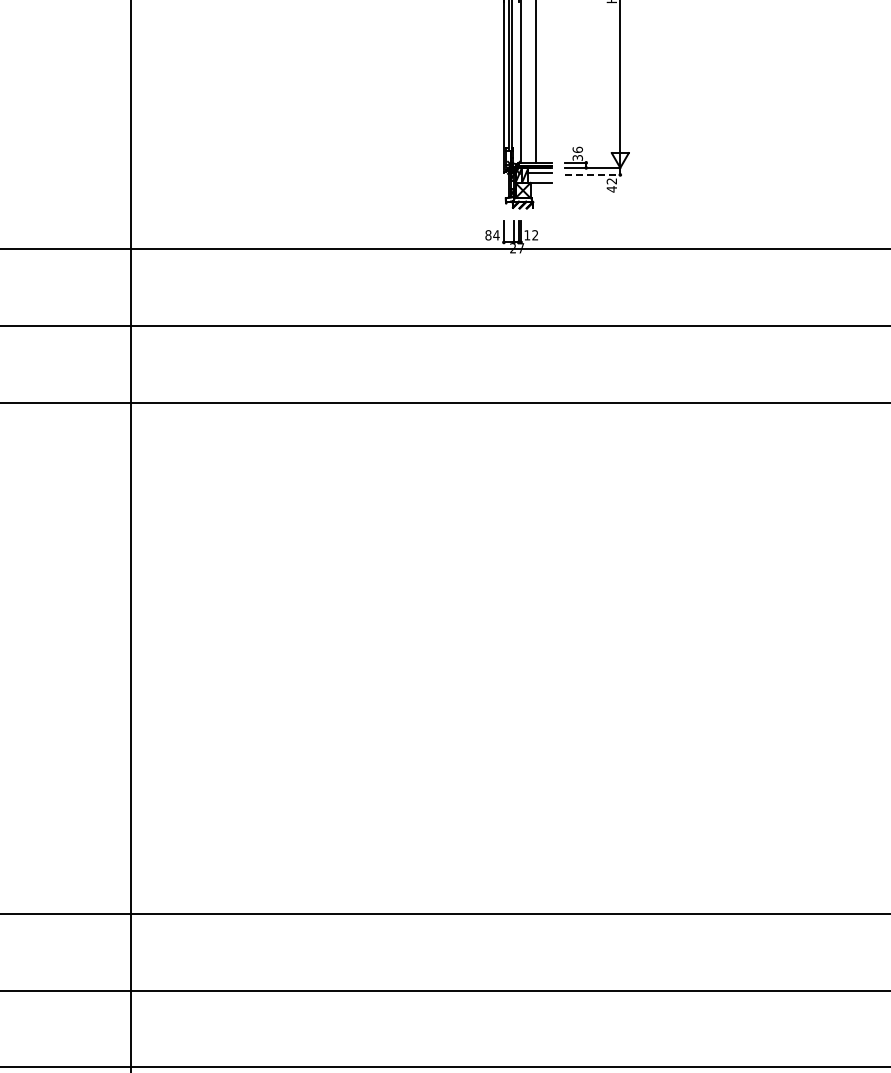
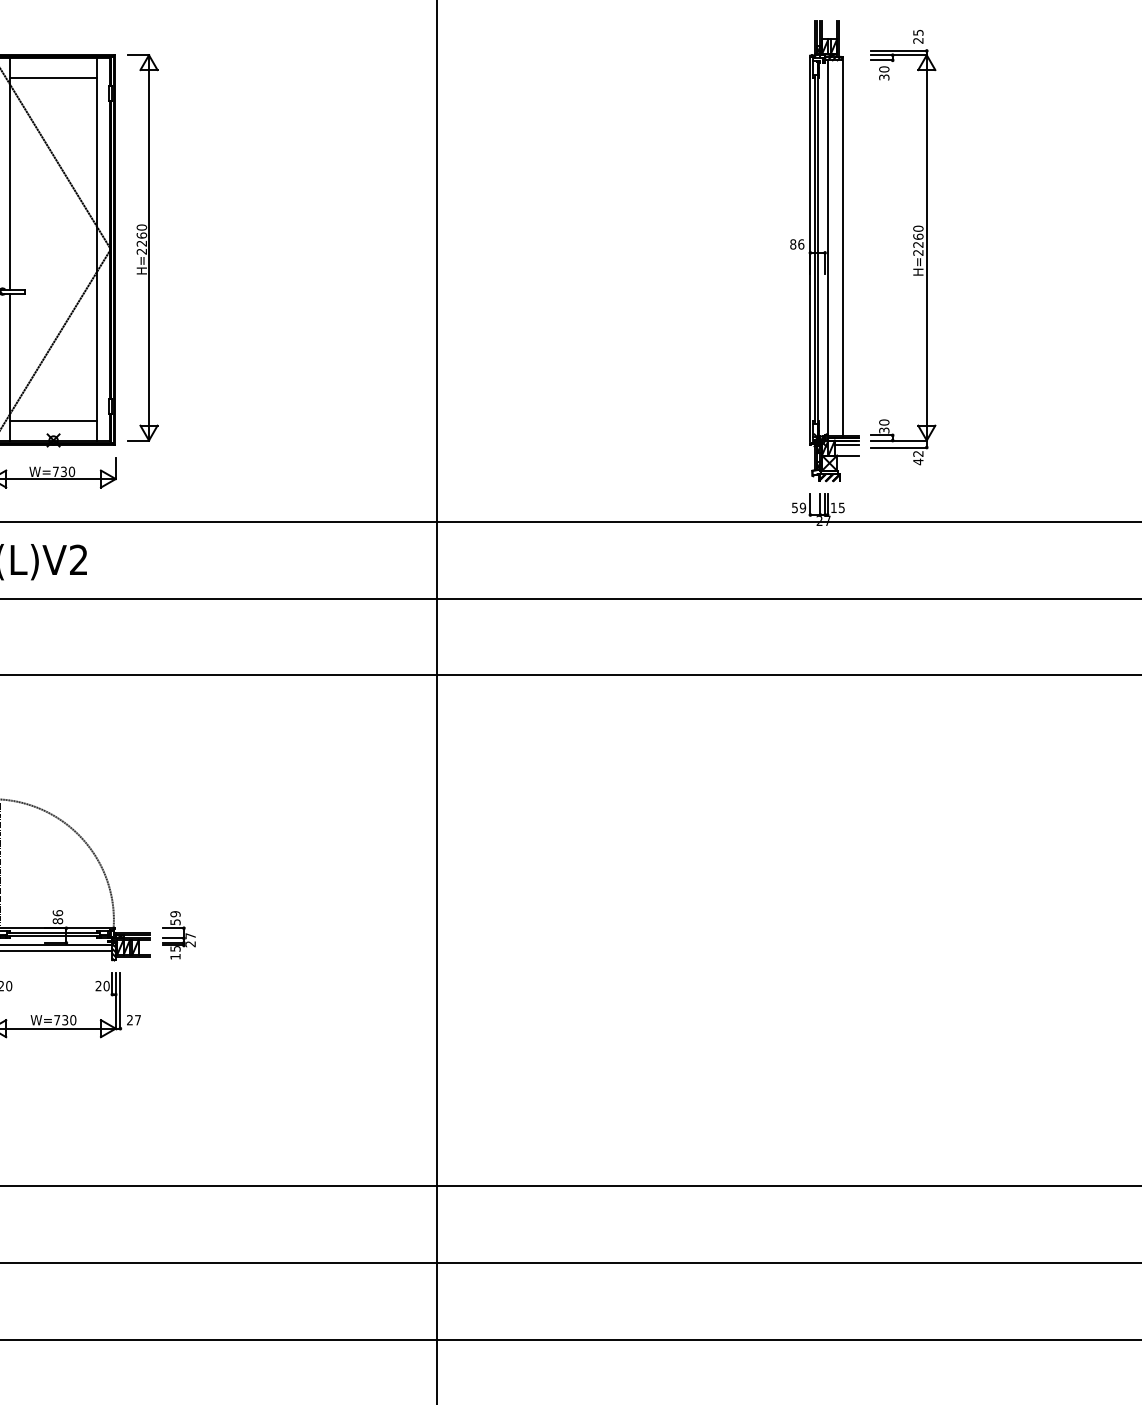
text: (578, 149) -> (884, 422), 36 -> 30
line: (593, 174) -> (899, 447), dashed -> solid
text: (492, 234) -> (798, 507), 84 -> 59
text: (535, 234) -> (841, 507), 12 -> 15

